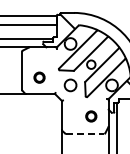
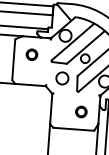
part: (39, 77) -> (31, 54), moved
line: (85, 133) -> (74, 129), dashed -> solid

